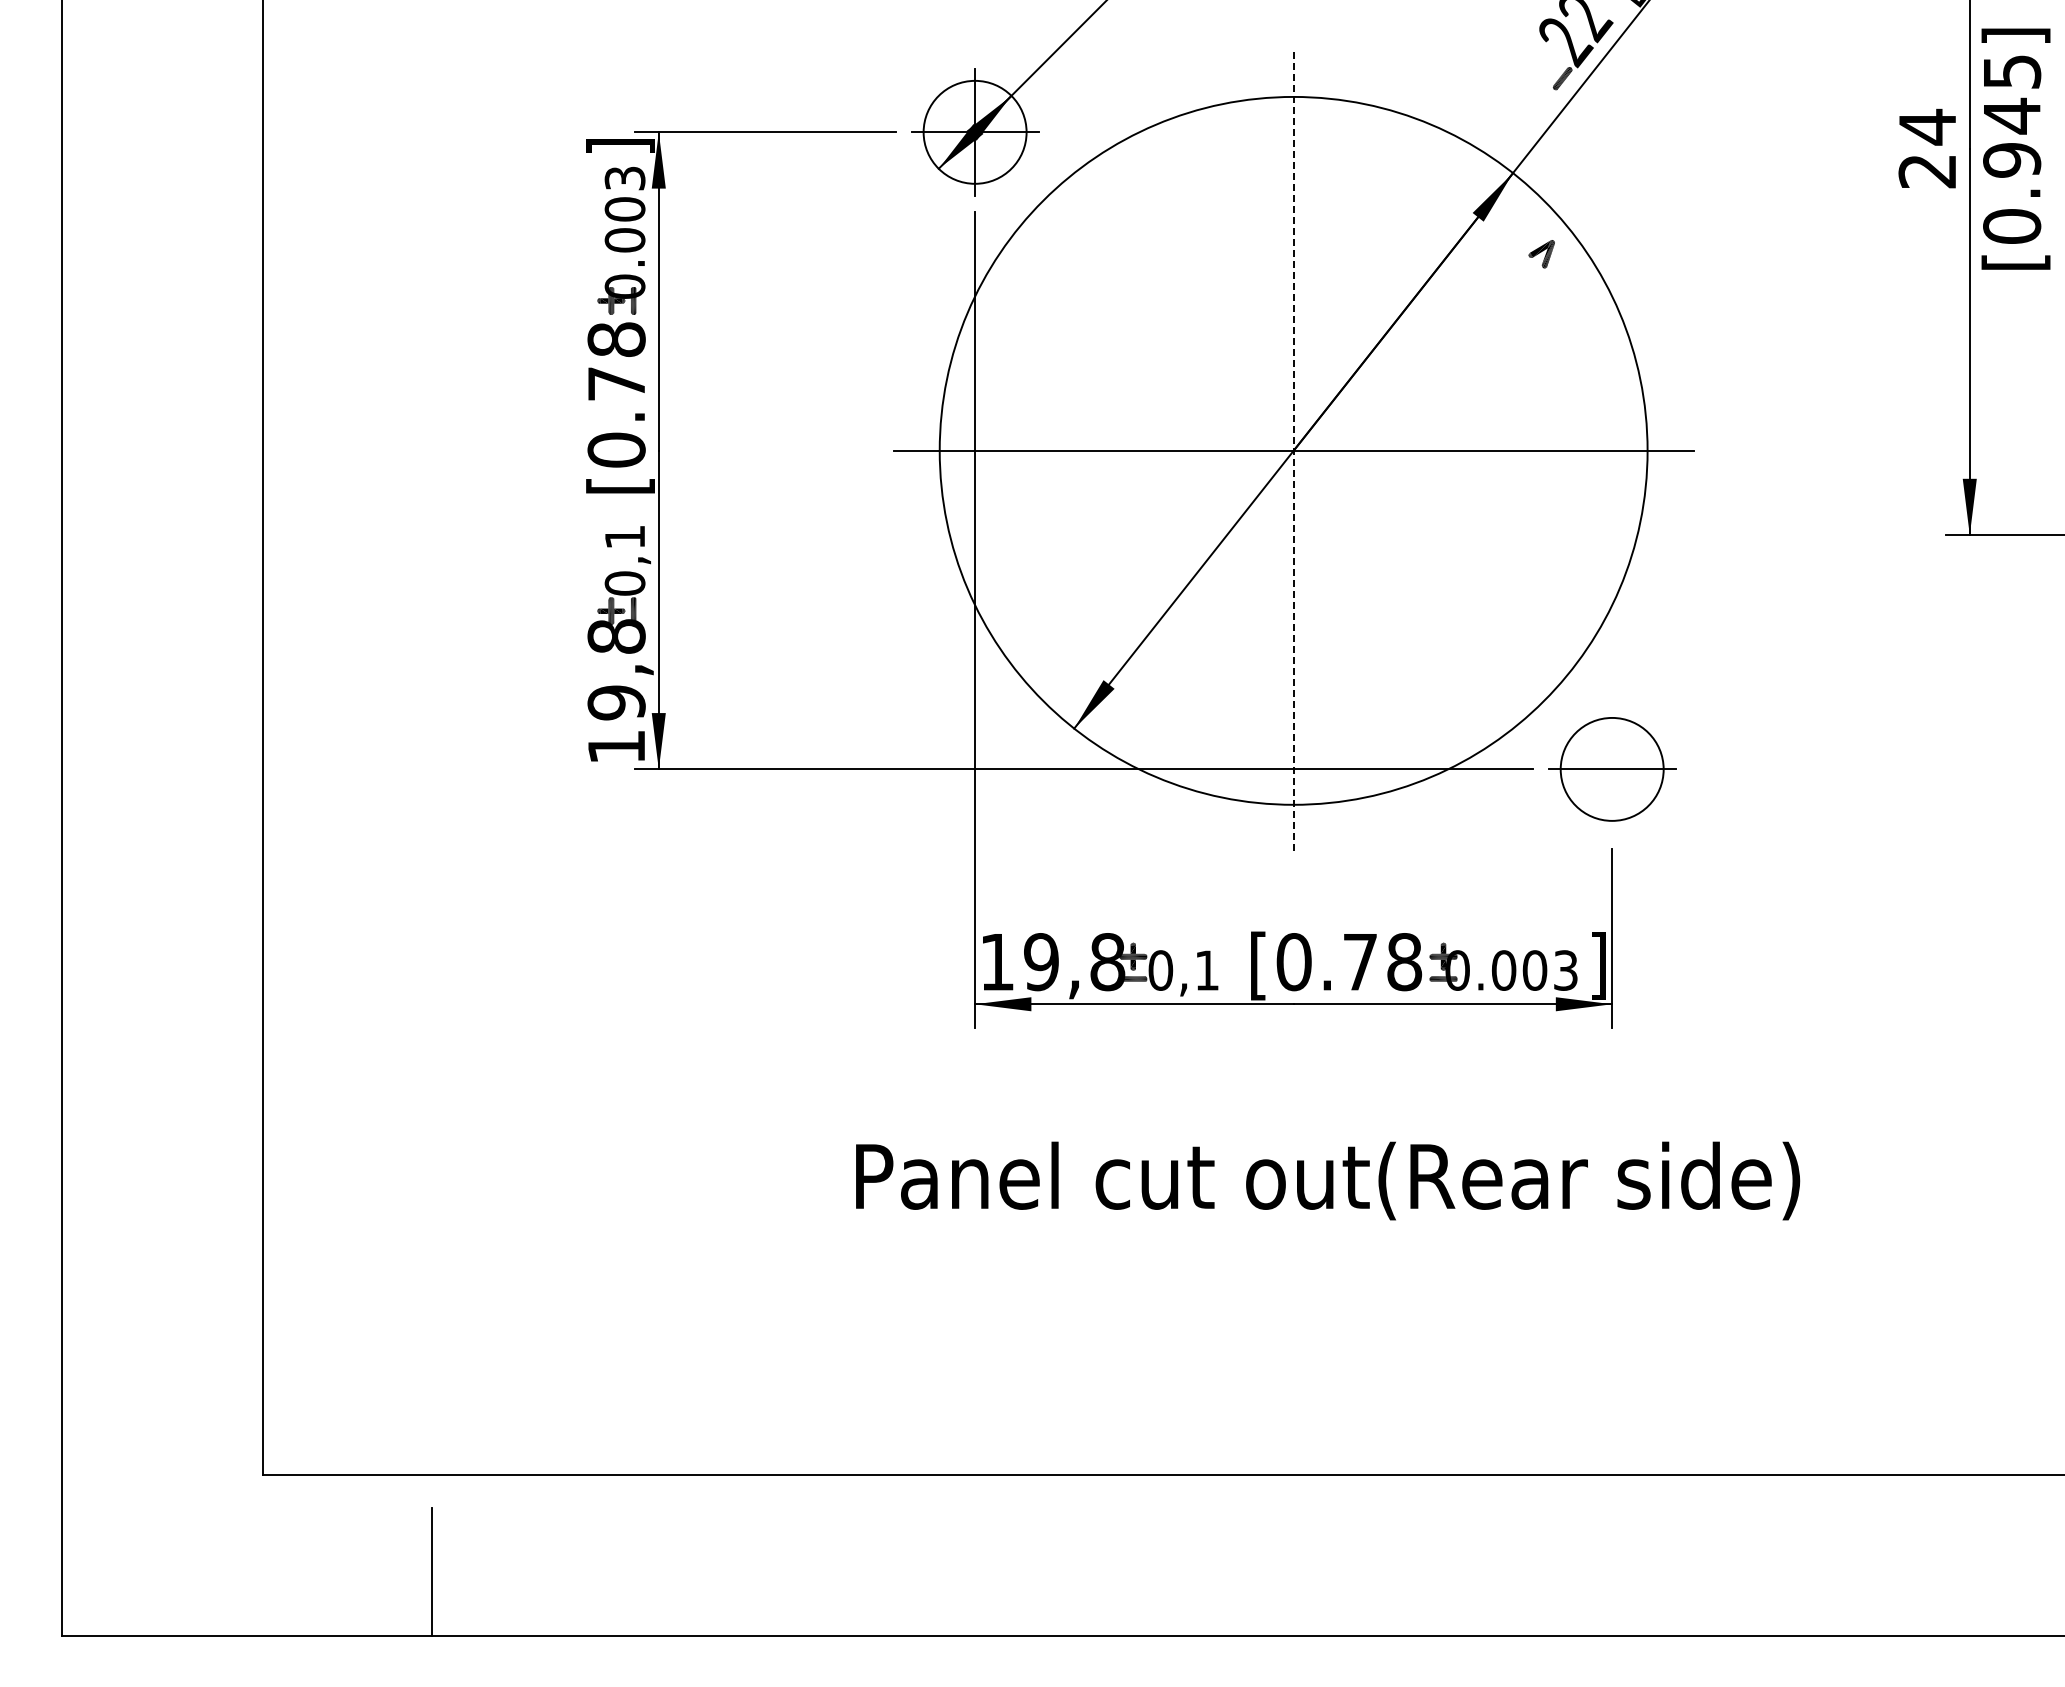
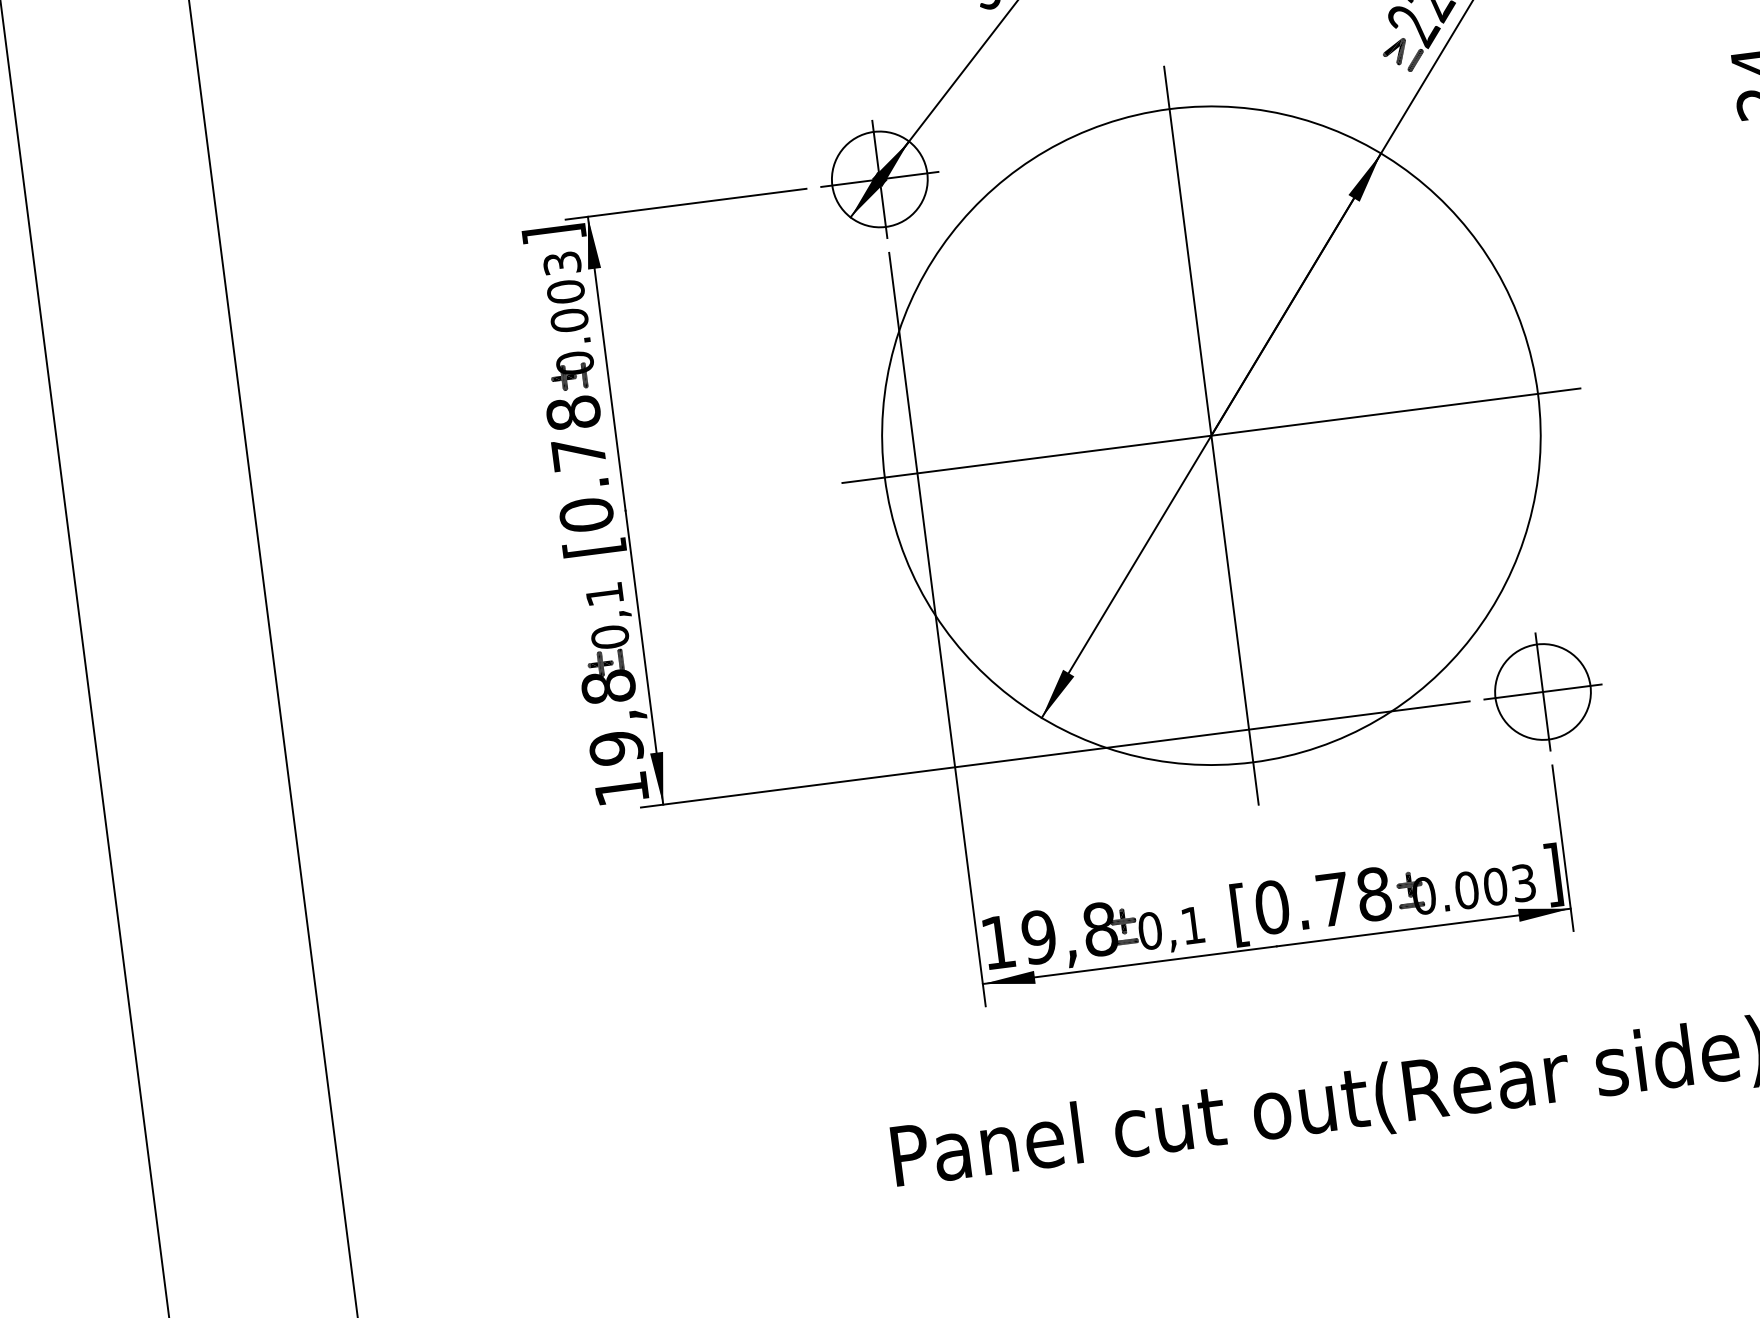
part: (1541, 254) -> (1394, 52), moved
line: (1293, 450) -> (1211, 435), dashed -> solid
line: (1612, 768) -> (1543, 691), added

